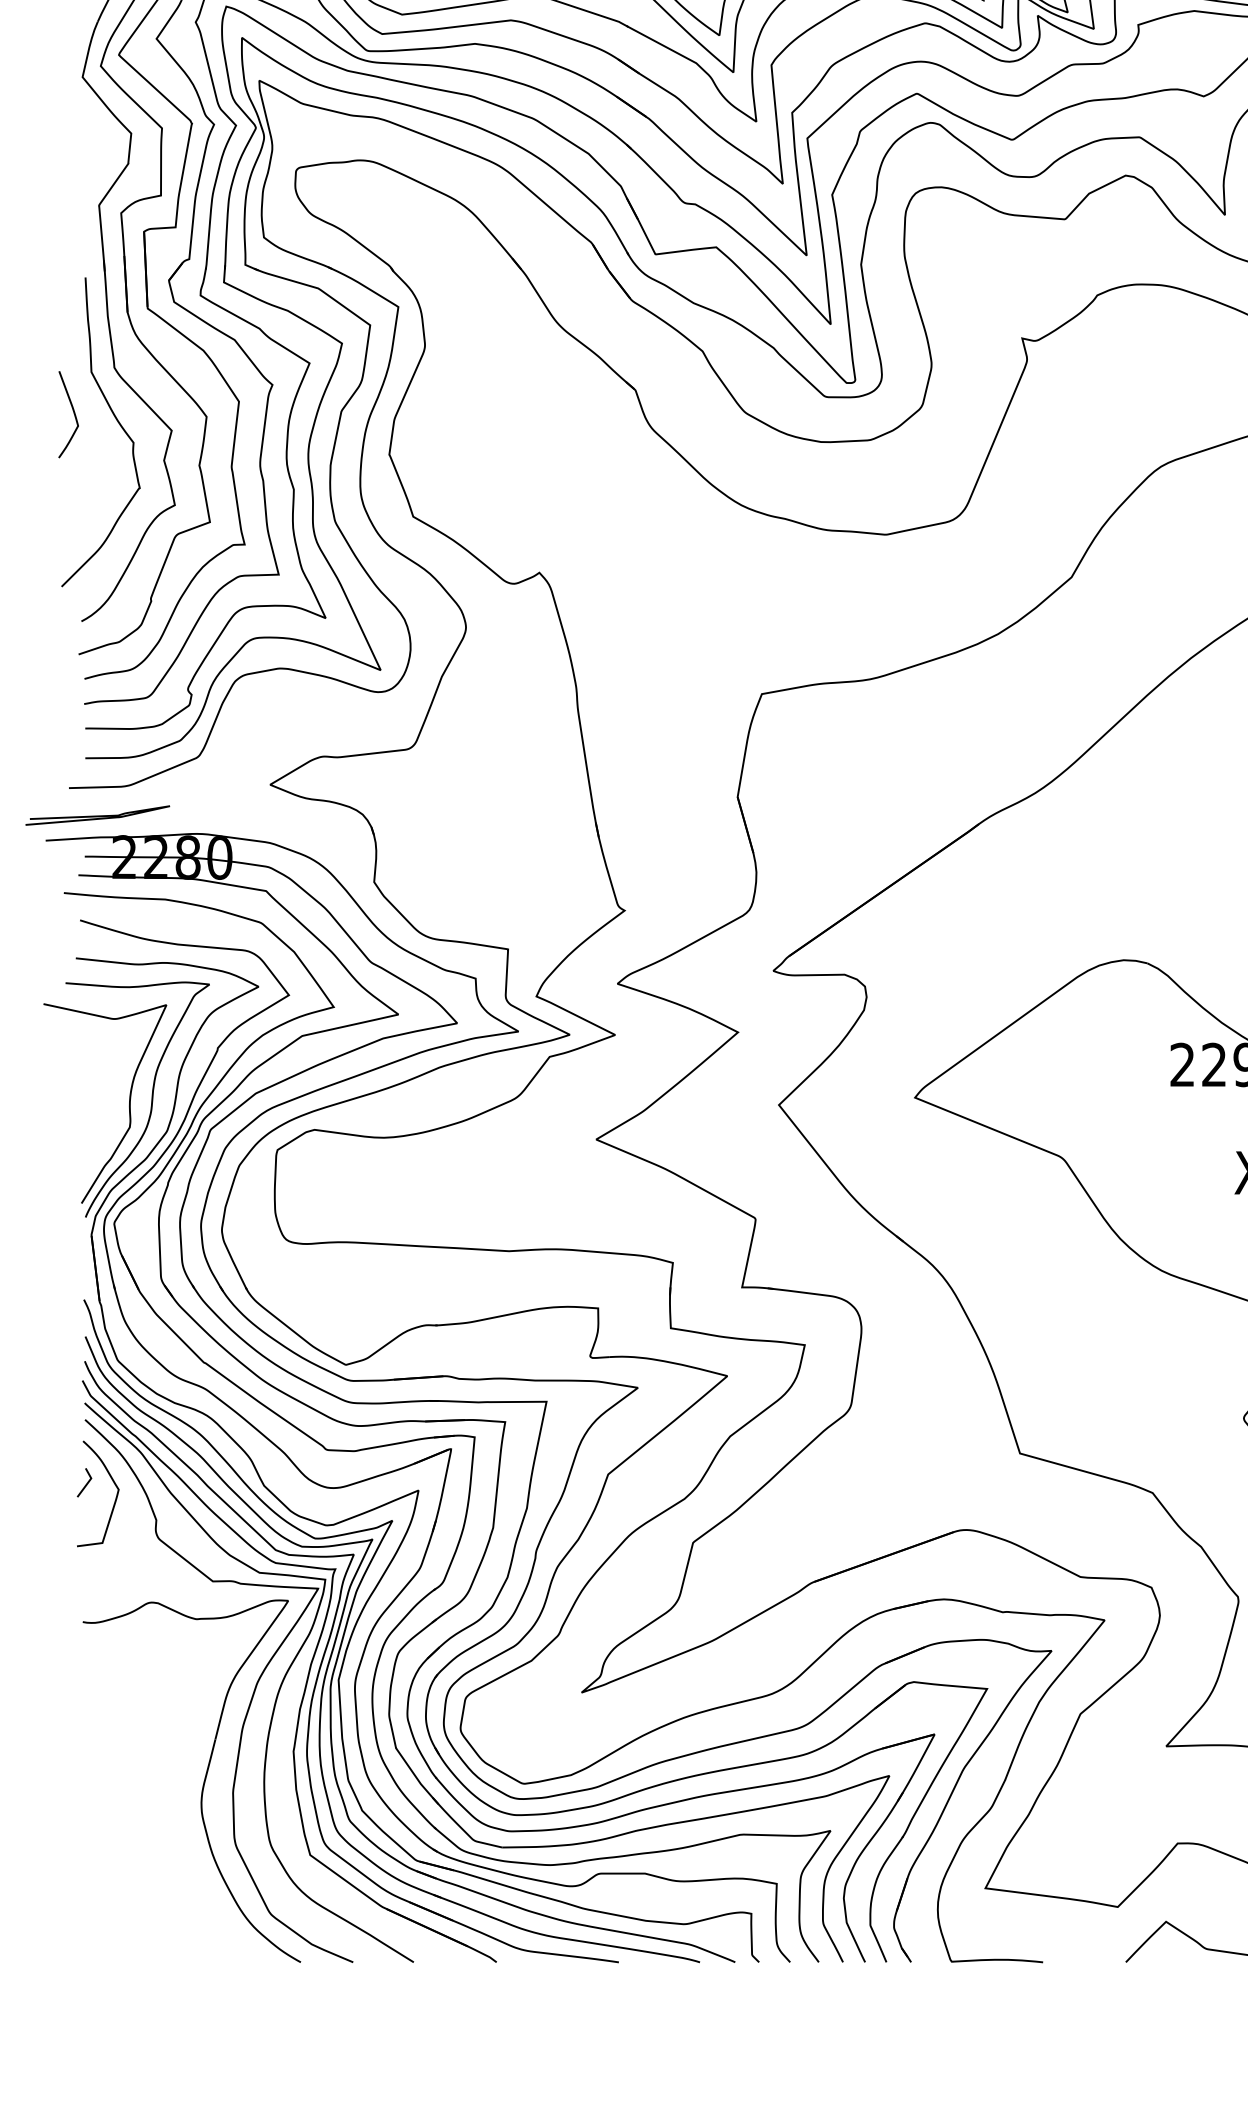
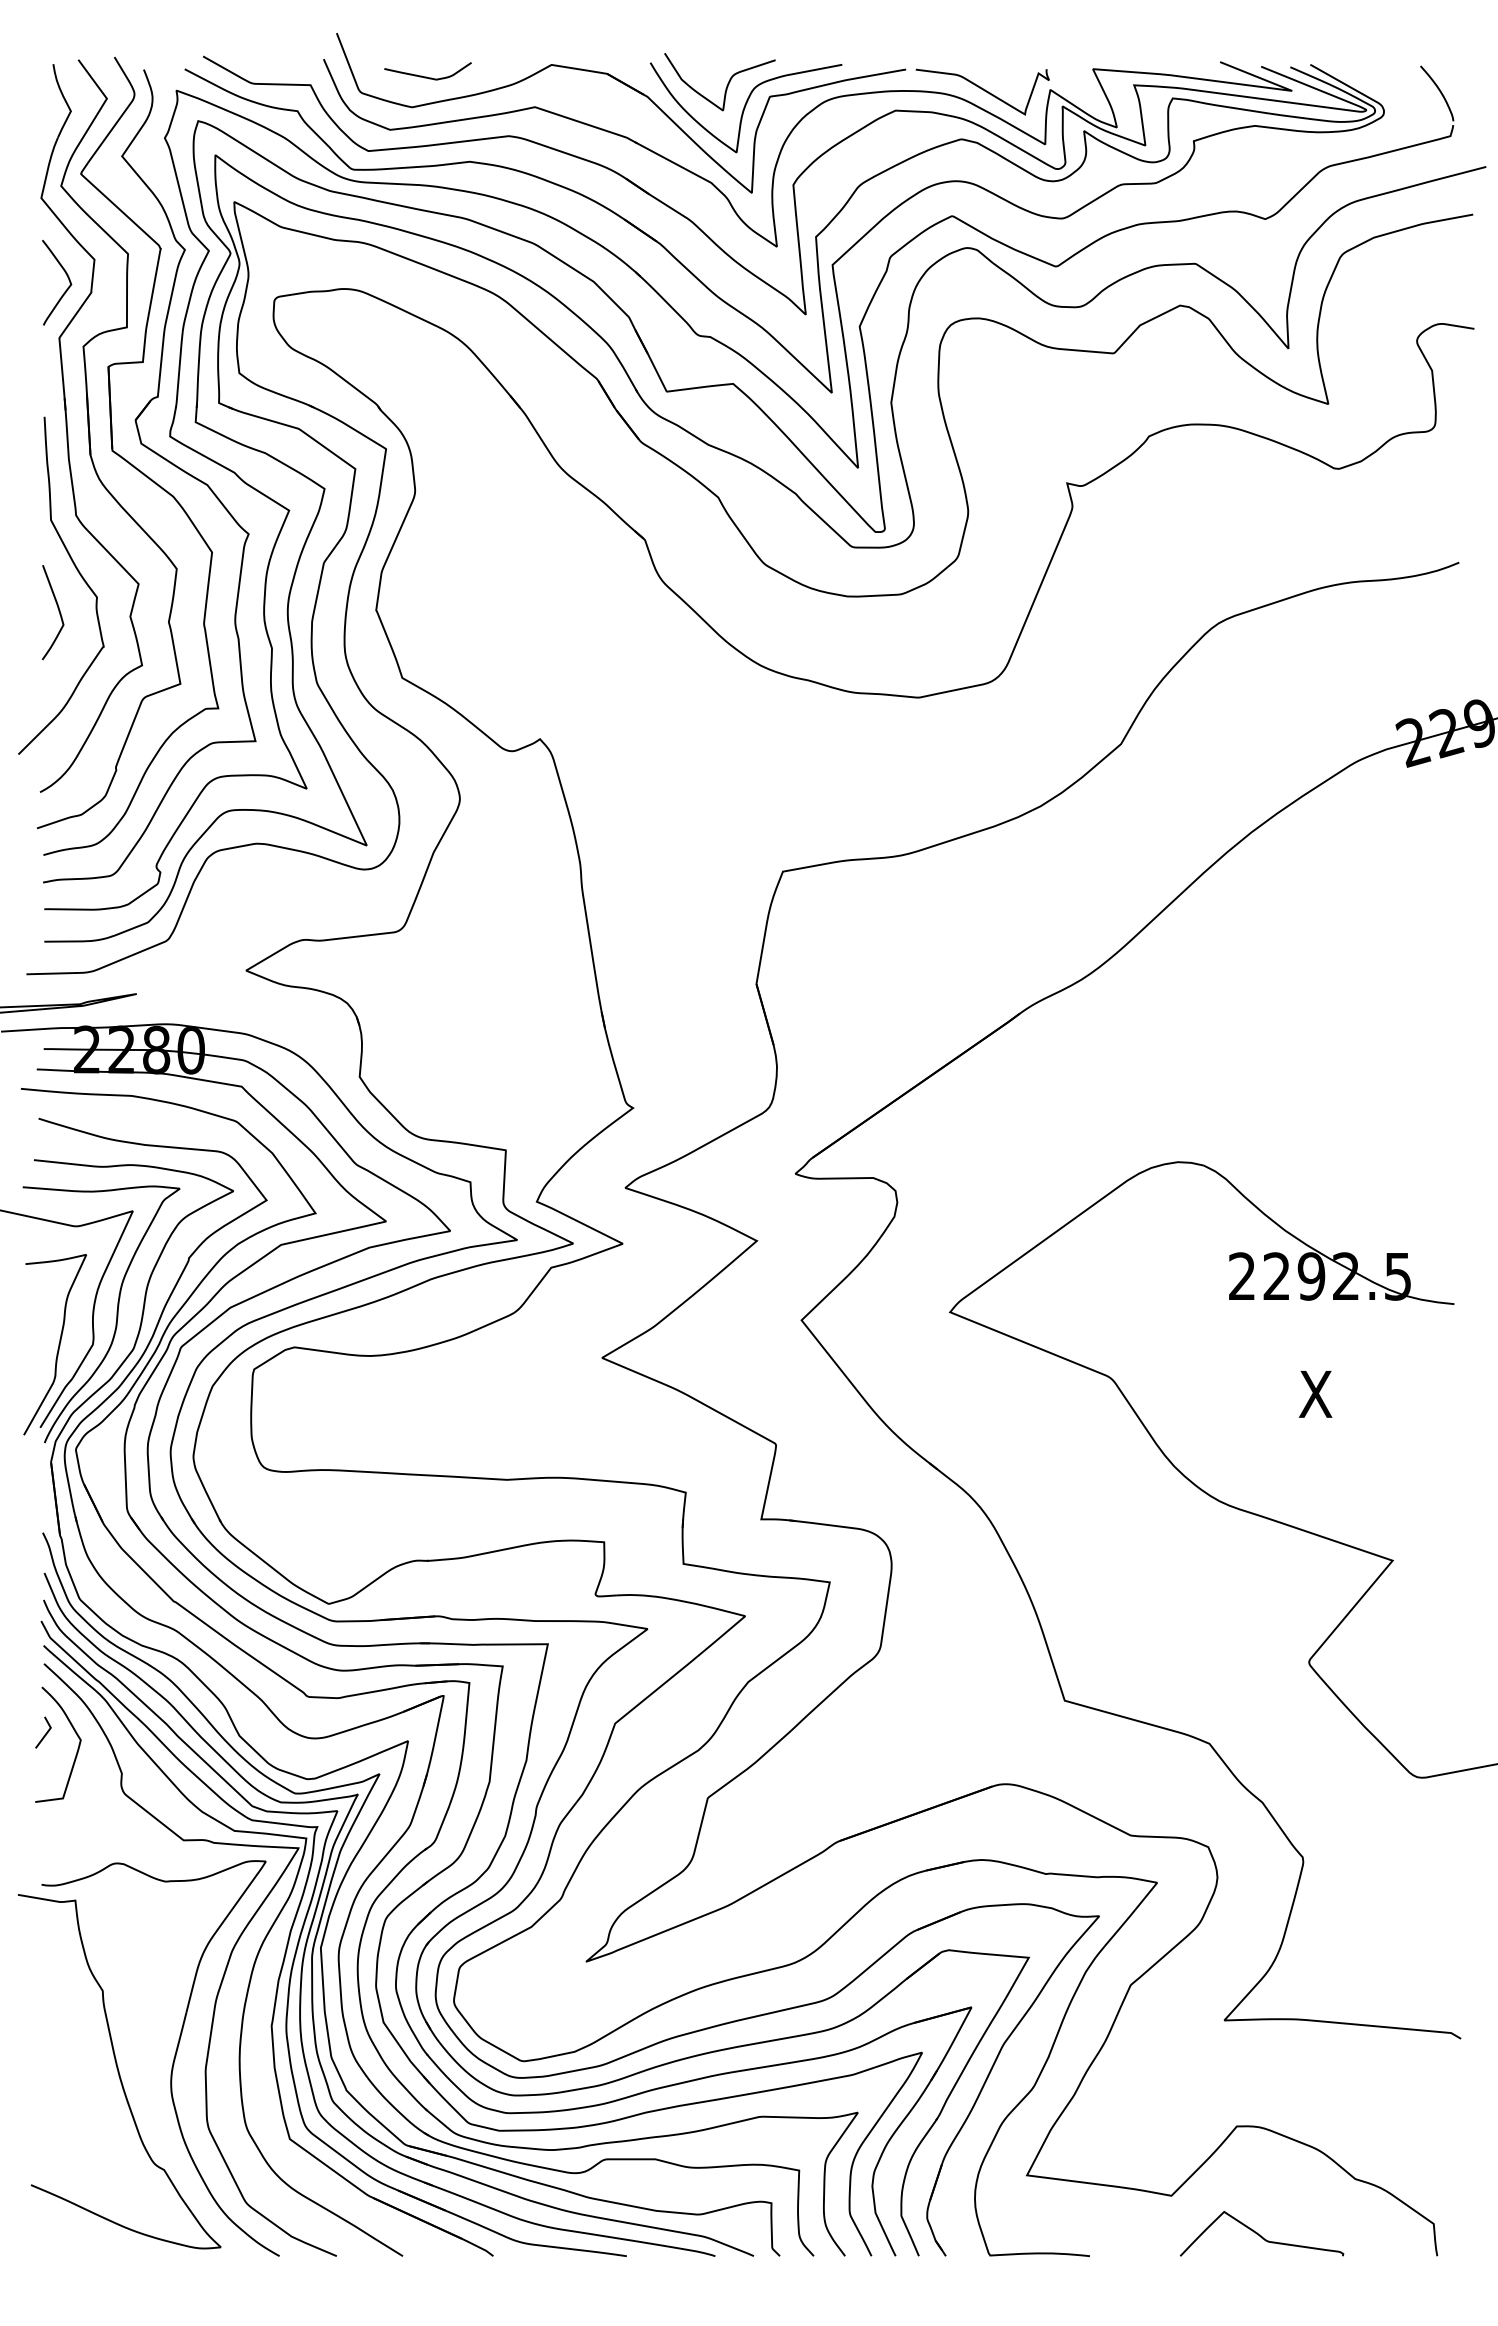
curve: (106, 149) -> (67, 277), added
curve: (73, 413) -> (58, 611), moved
curve: (98, 1127) -> (58, 1344), added
curve: (154, 1793) -> (119, 2071), added

